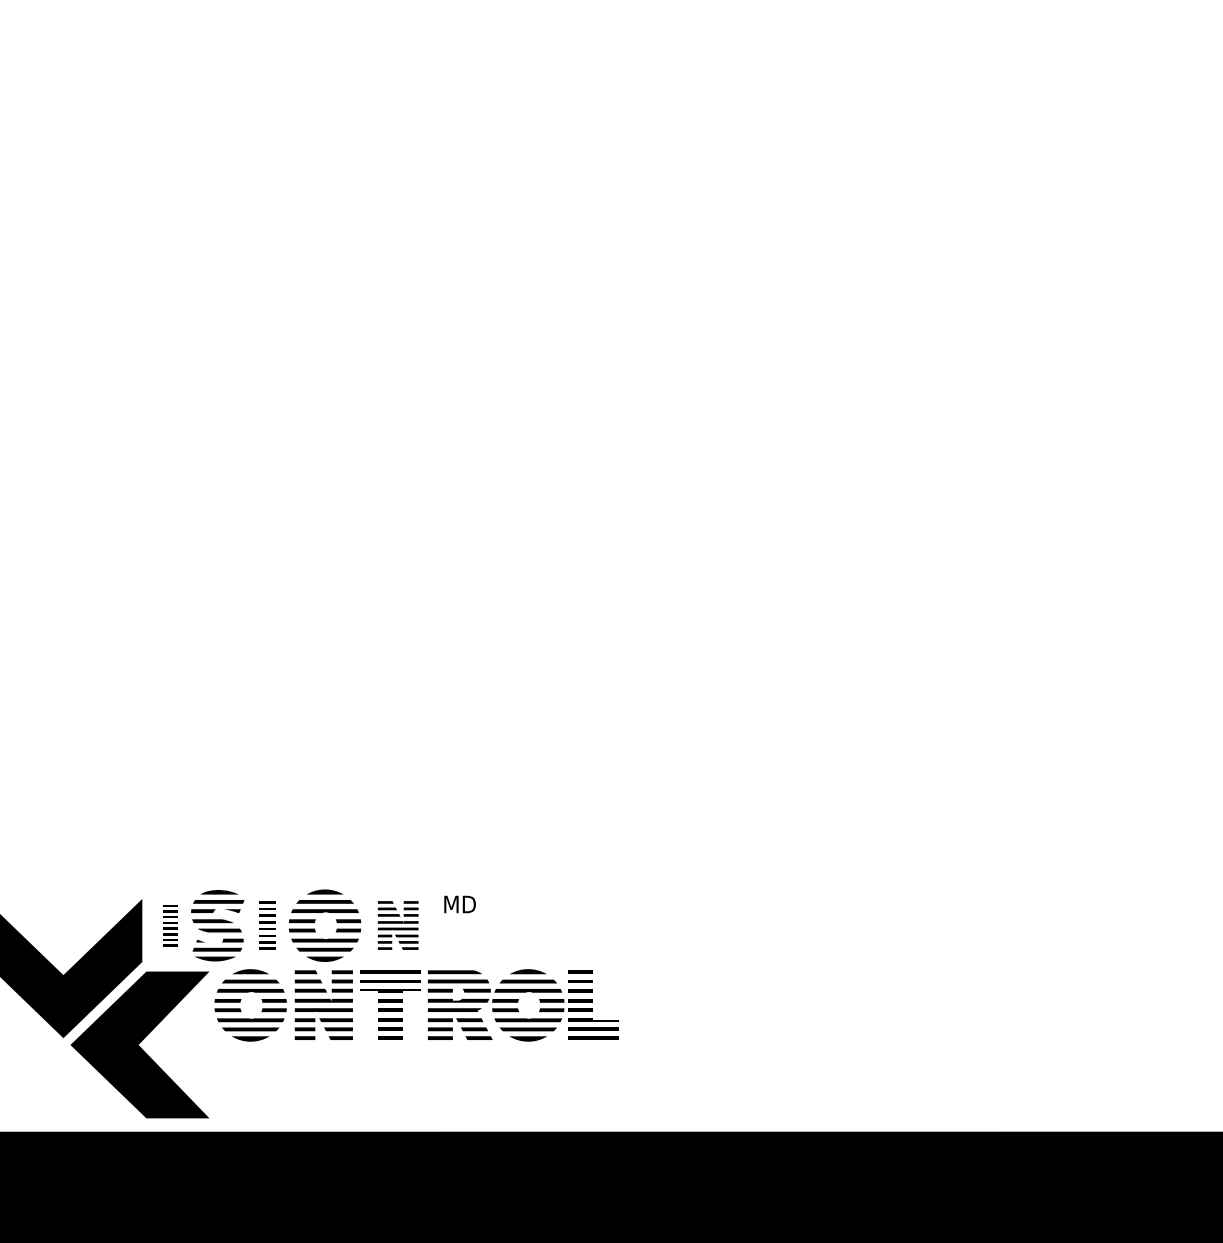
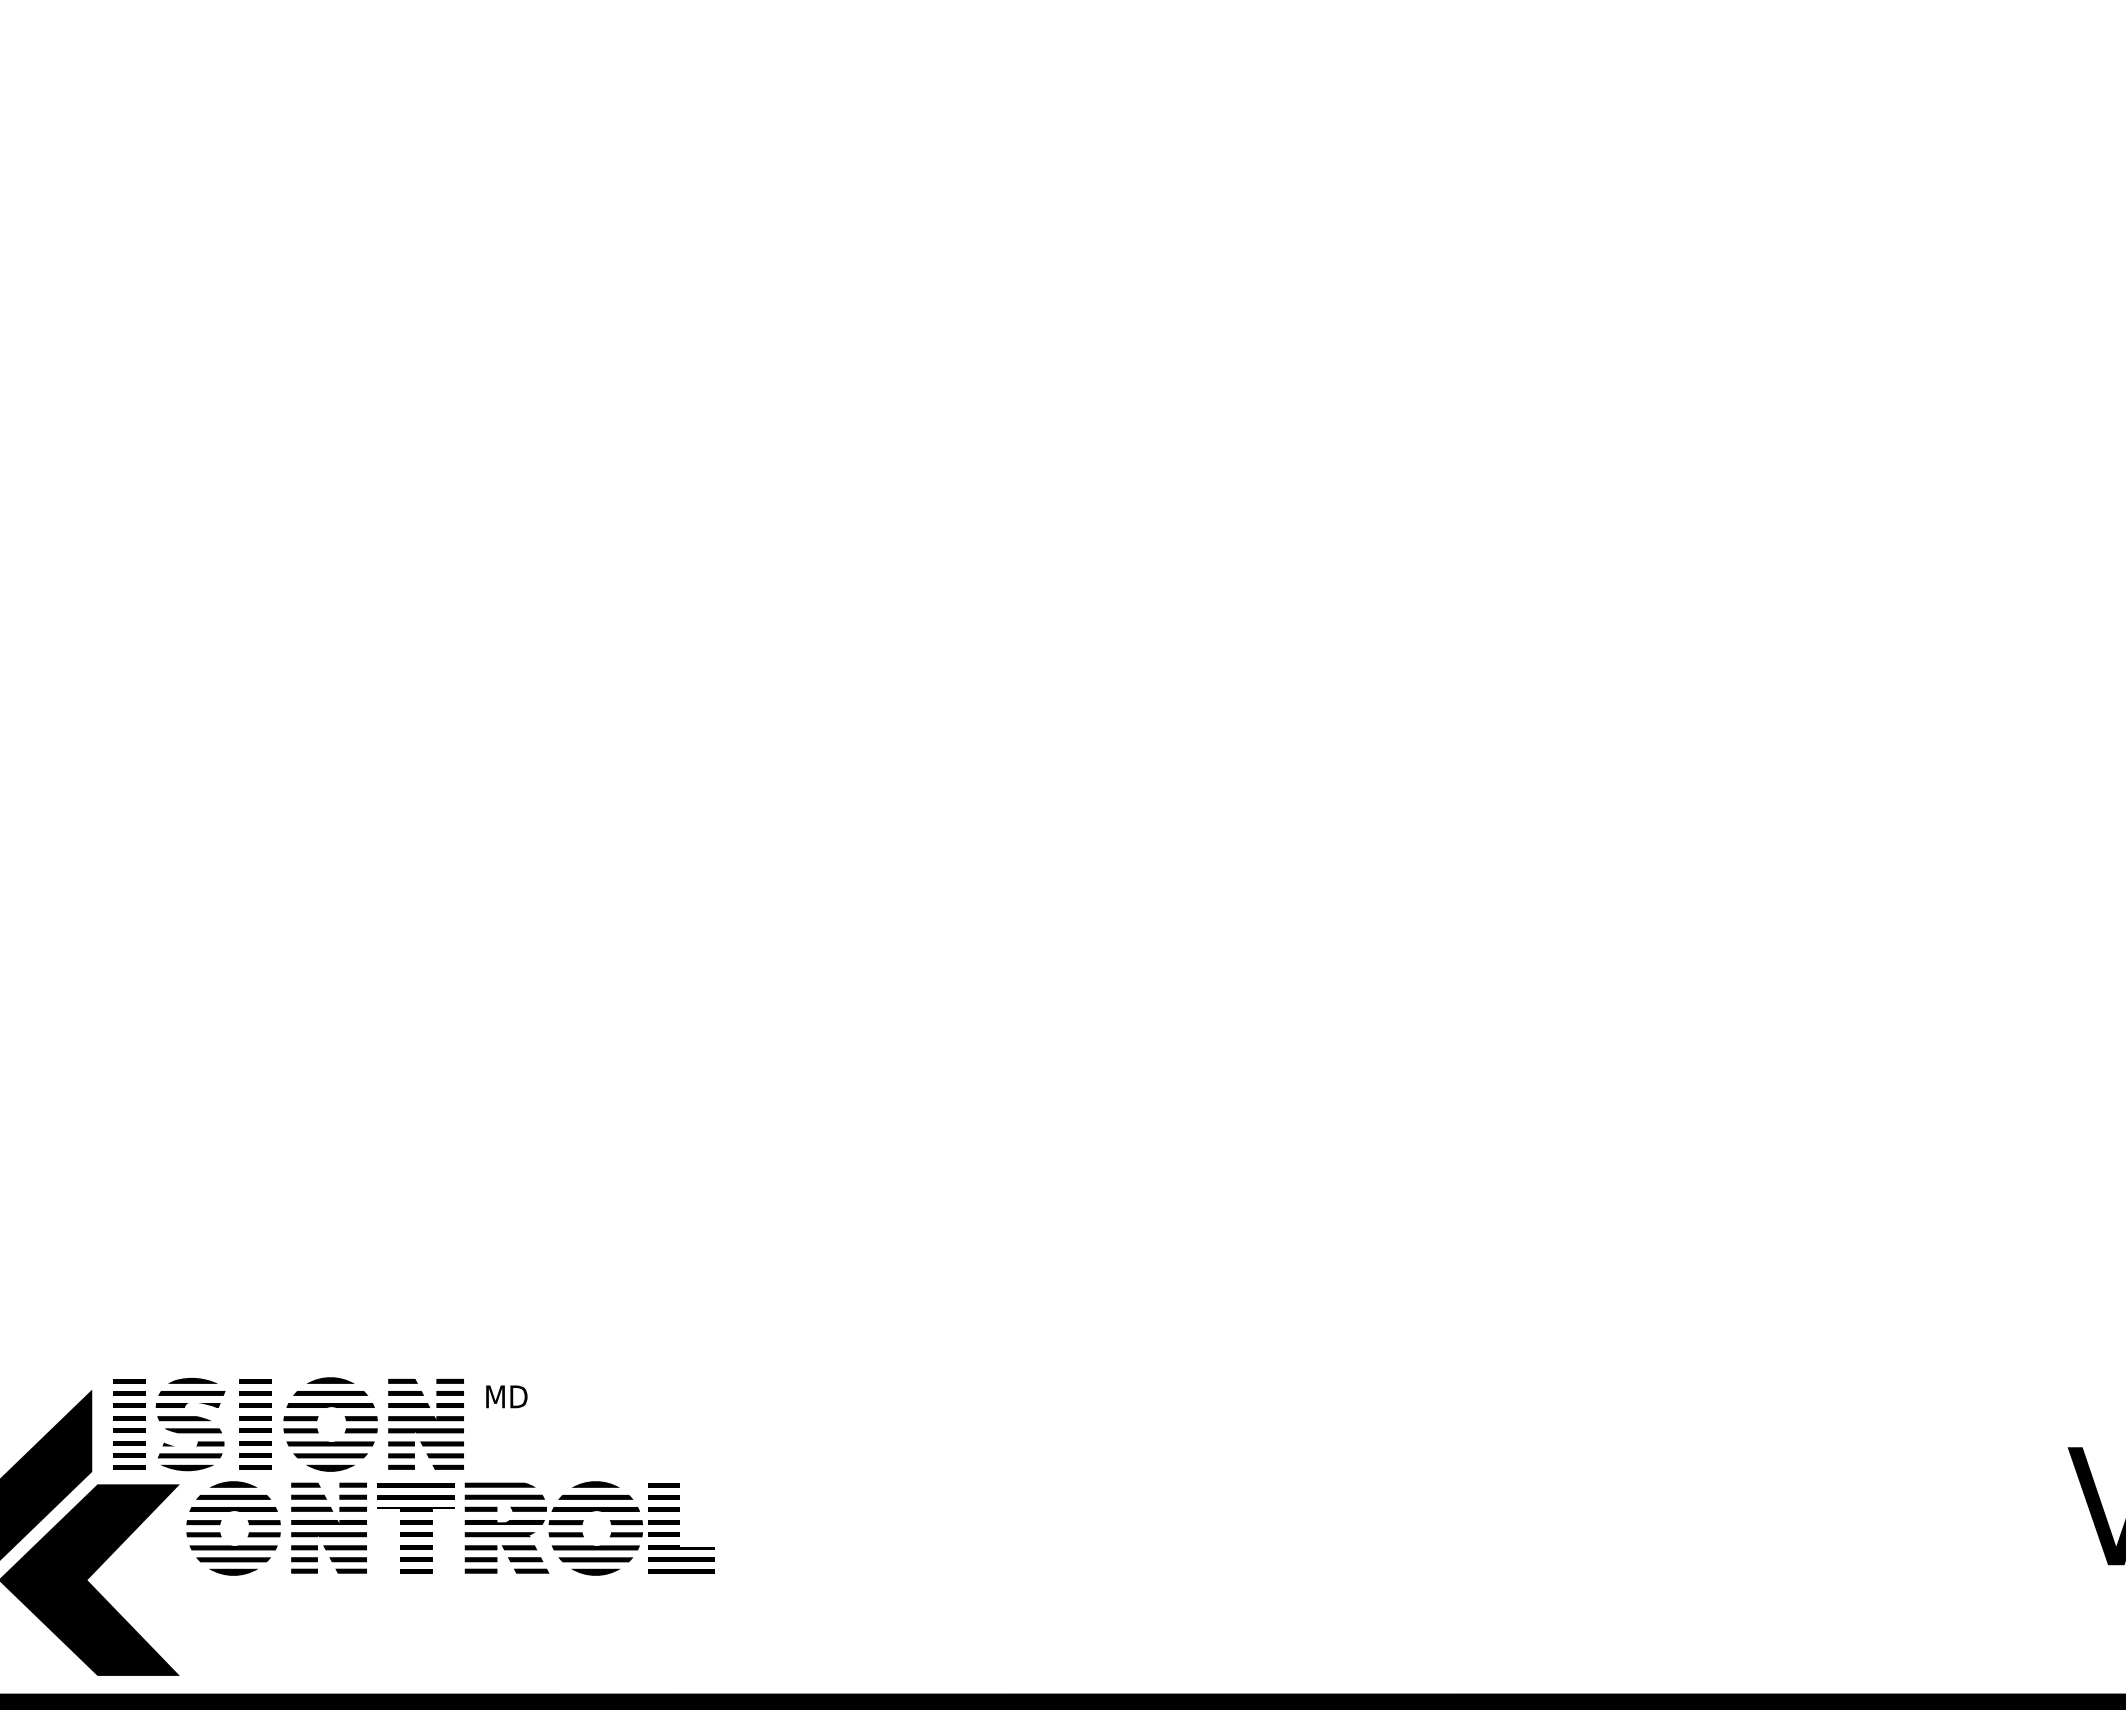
part: (397, 924) -> (425, 1423), size x1.43
part: (170, 925) -> (129, 1424), size x1.67
part: (267, 925) -> (255, 1424), size x1.43

